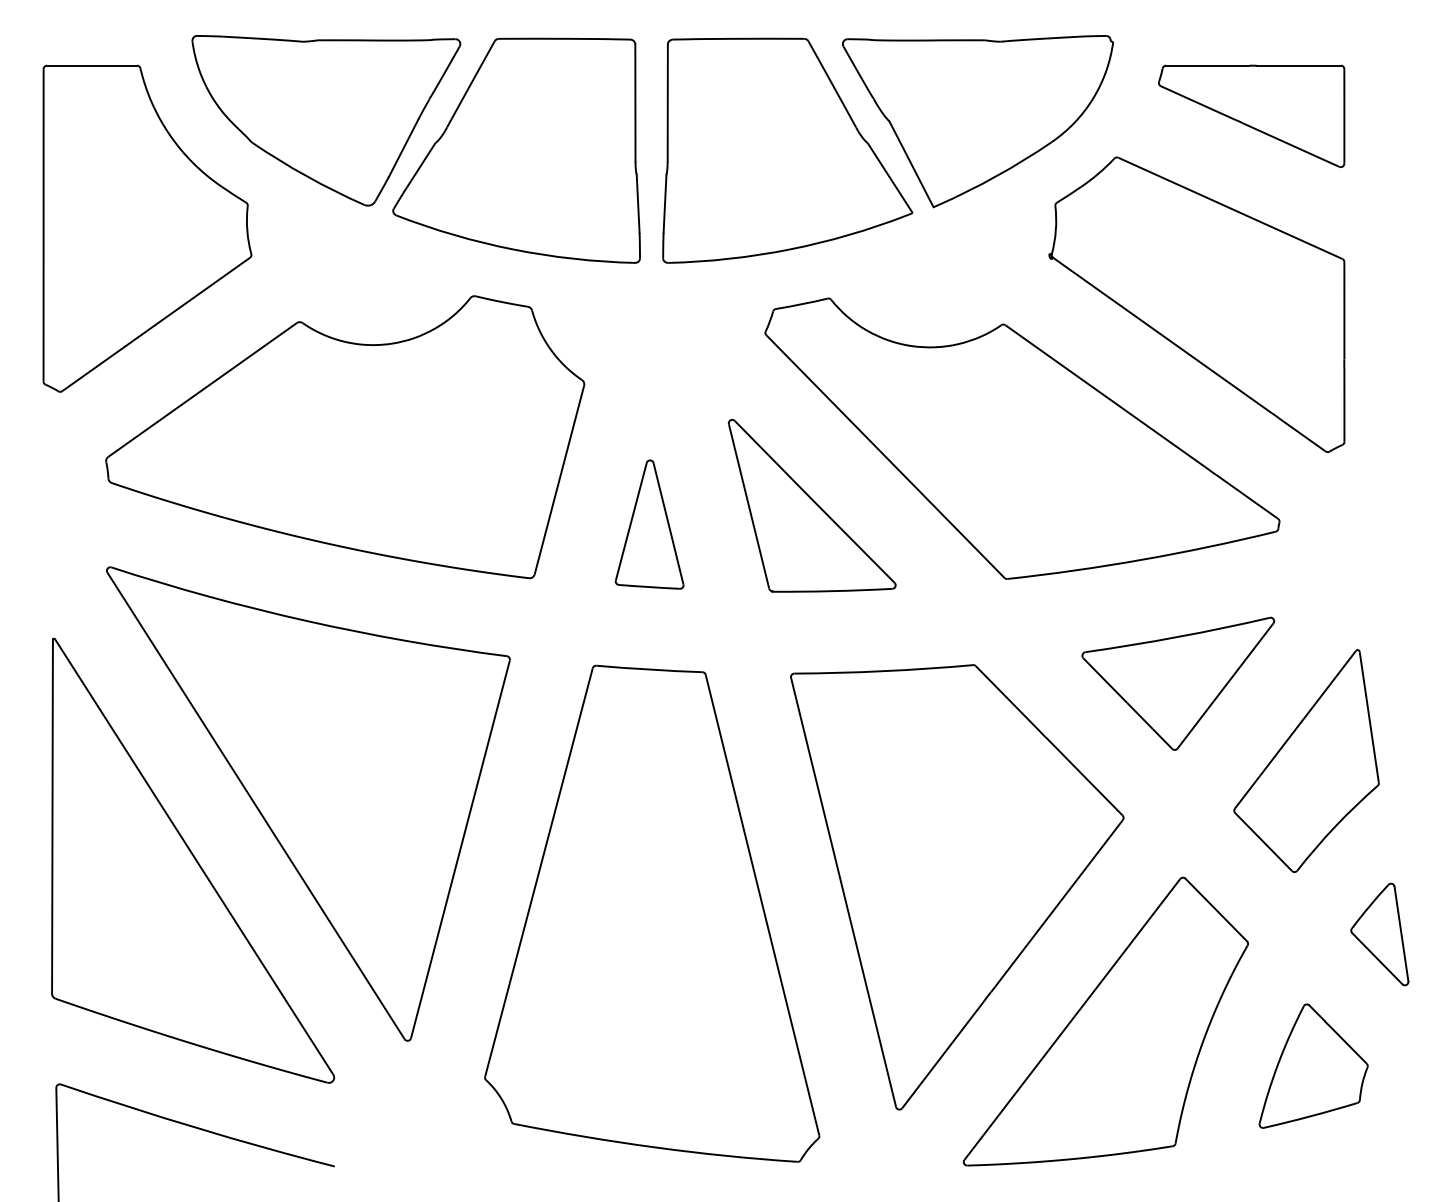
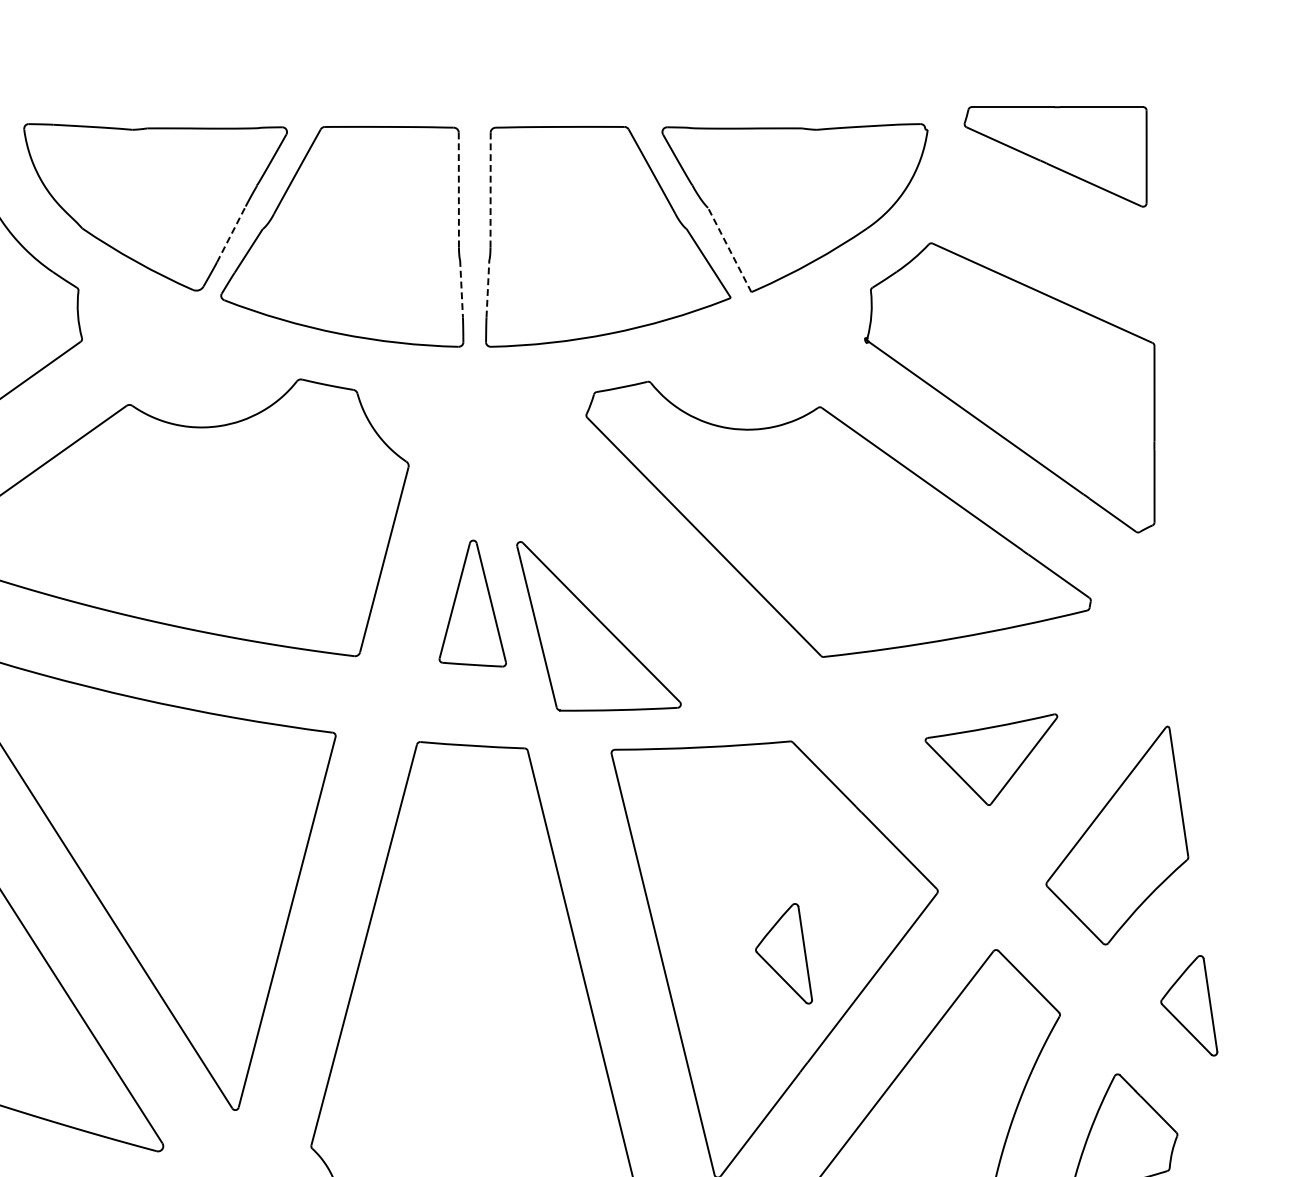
line: (635, 103) -> (458, 190), solid -> dashed
line: (667, 103) -> (490, 190), solid -> dashed
part: (1251, 115) -> (1055, 156), moved
line: (403, 148) -> (231, 234), solid -> dashed
line: (911, 163) -> (729, 249), solid -> dashed
line: (665, 203) -> (488, 288), solid -> dashed
line: (638, 204) -> (461, 289), solid -> dashed
part: (811, 505) -> (598, 626), moved
part: (1177, 683) -> (990, 759), size x0.7
part: (966, 881) -> (783, 953), added

